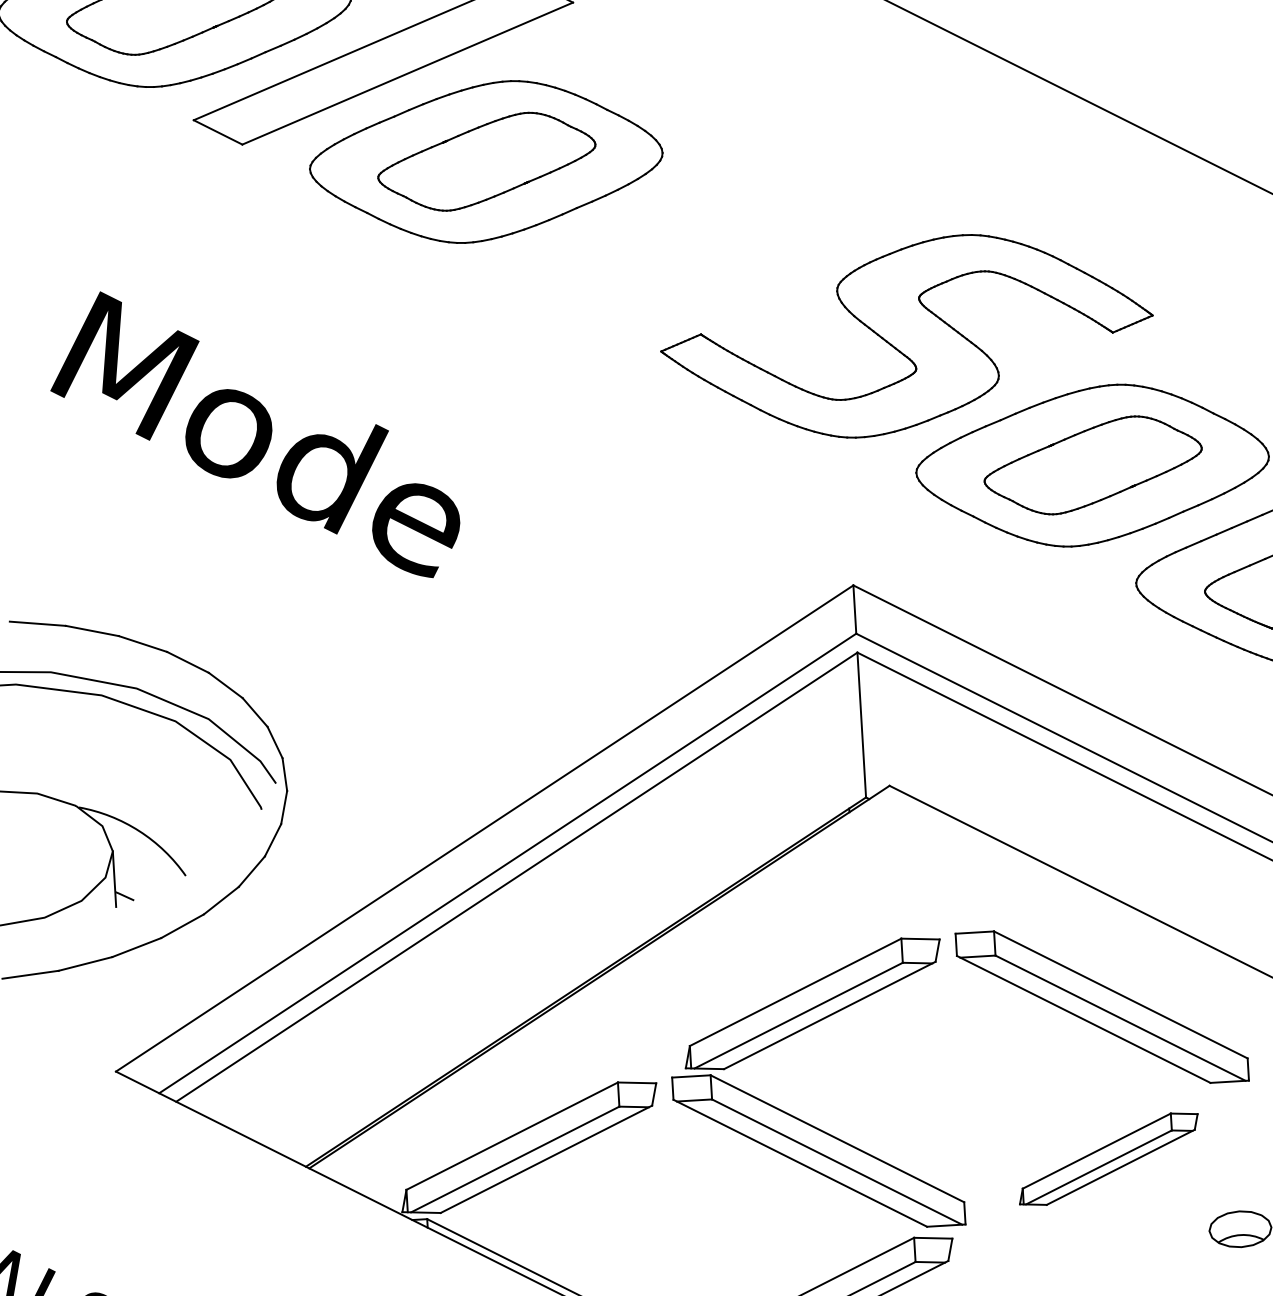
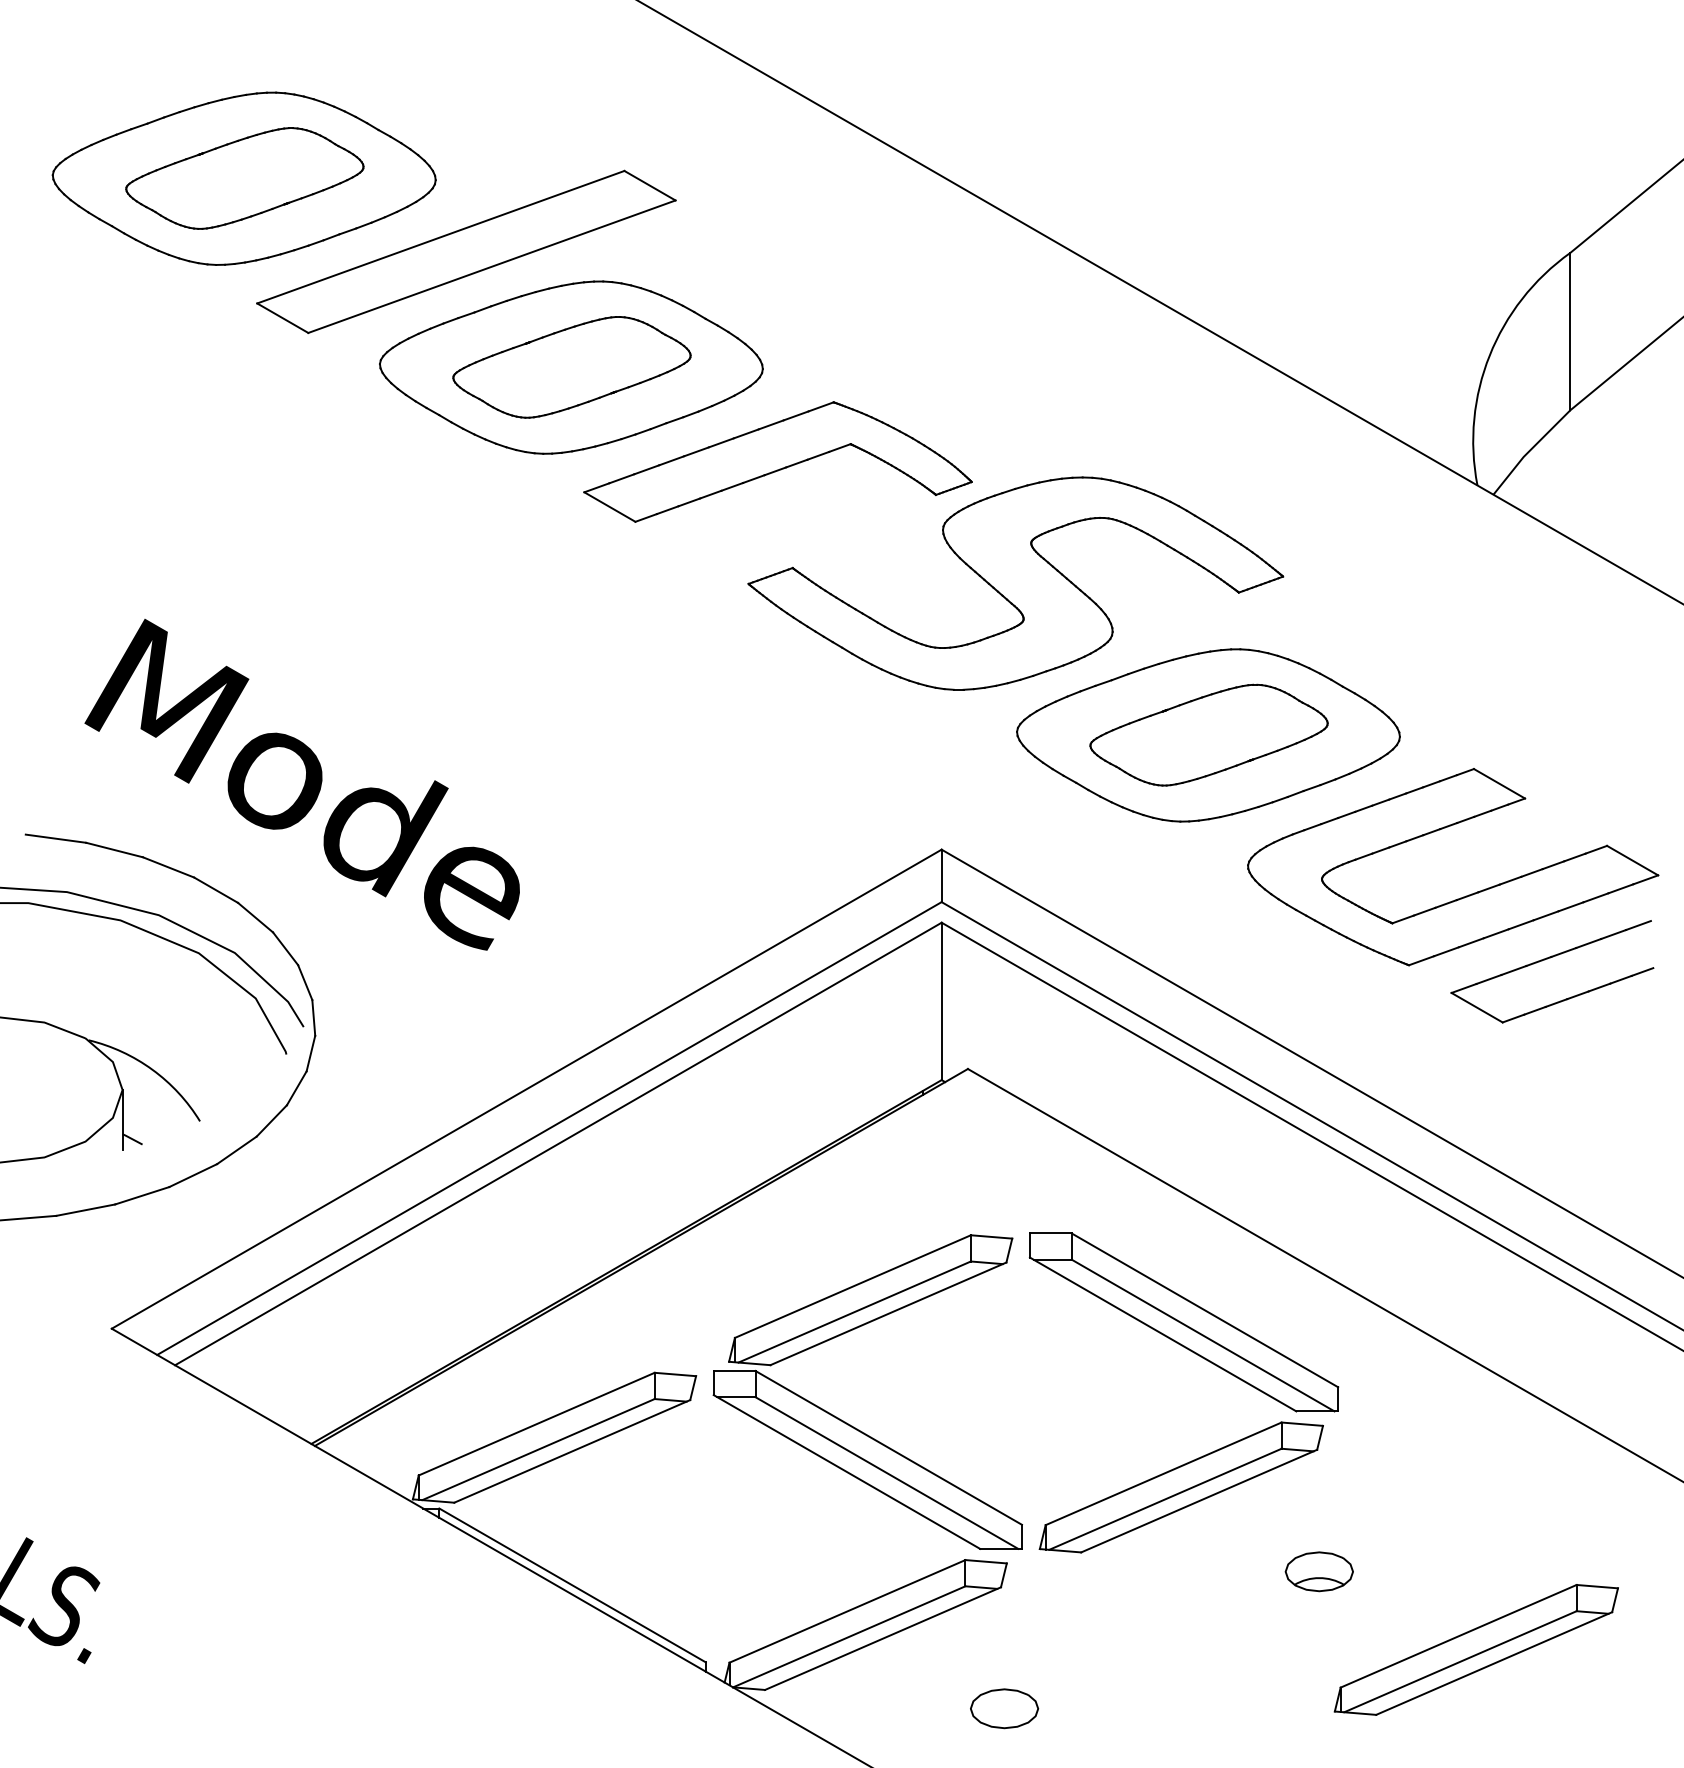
part: (681, 237) -> (777, 461), added
text: (253, 435) -> (301, 784), moved
part: (1108, 1159) -> (1180, 1487), size x1.43

